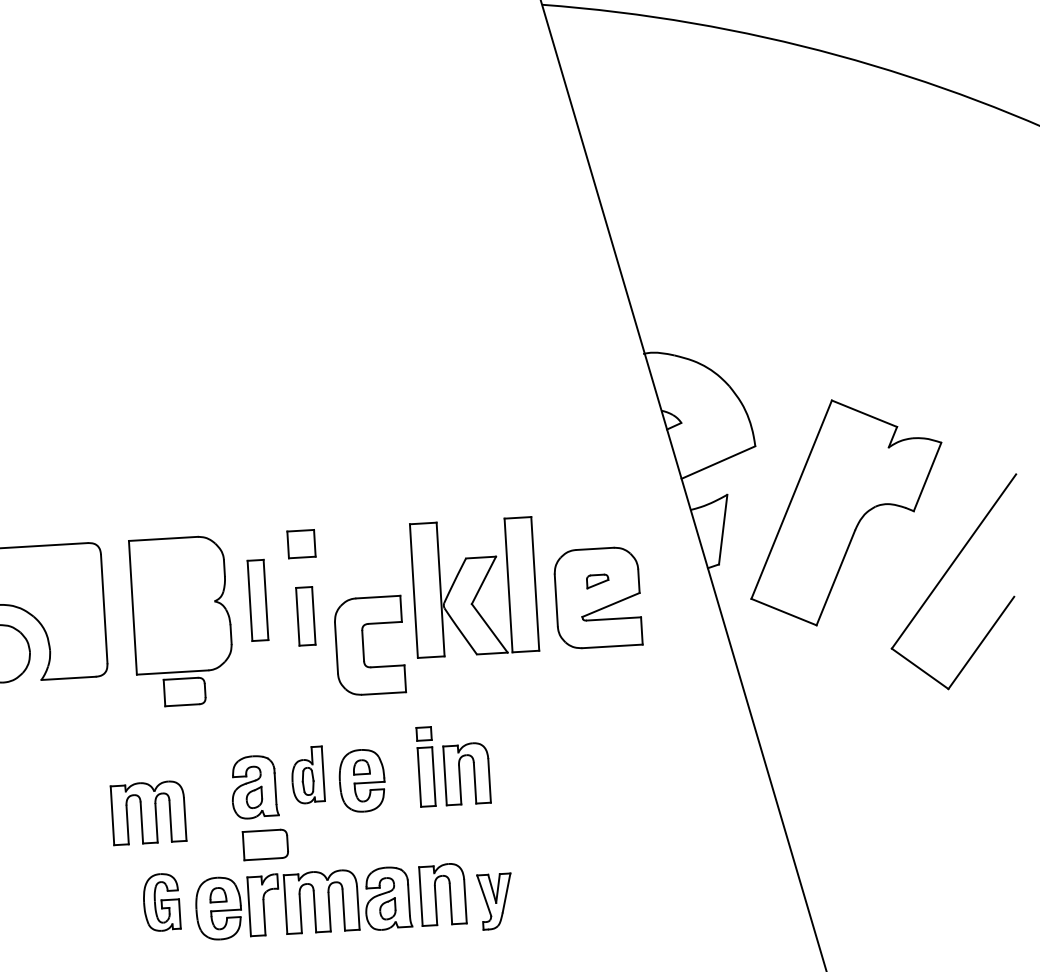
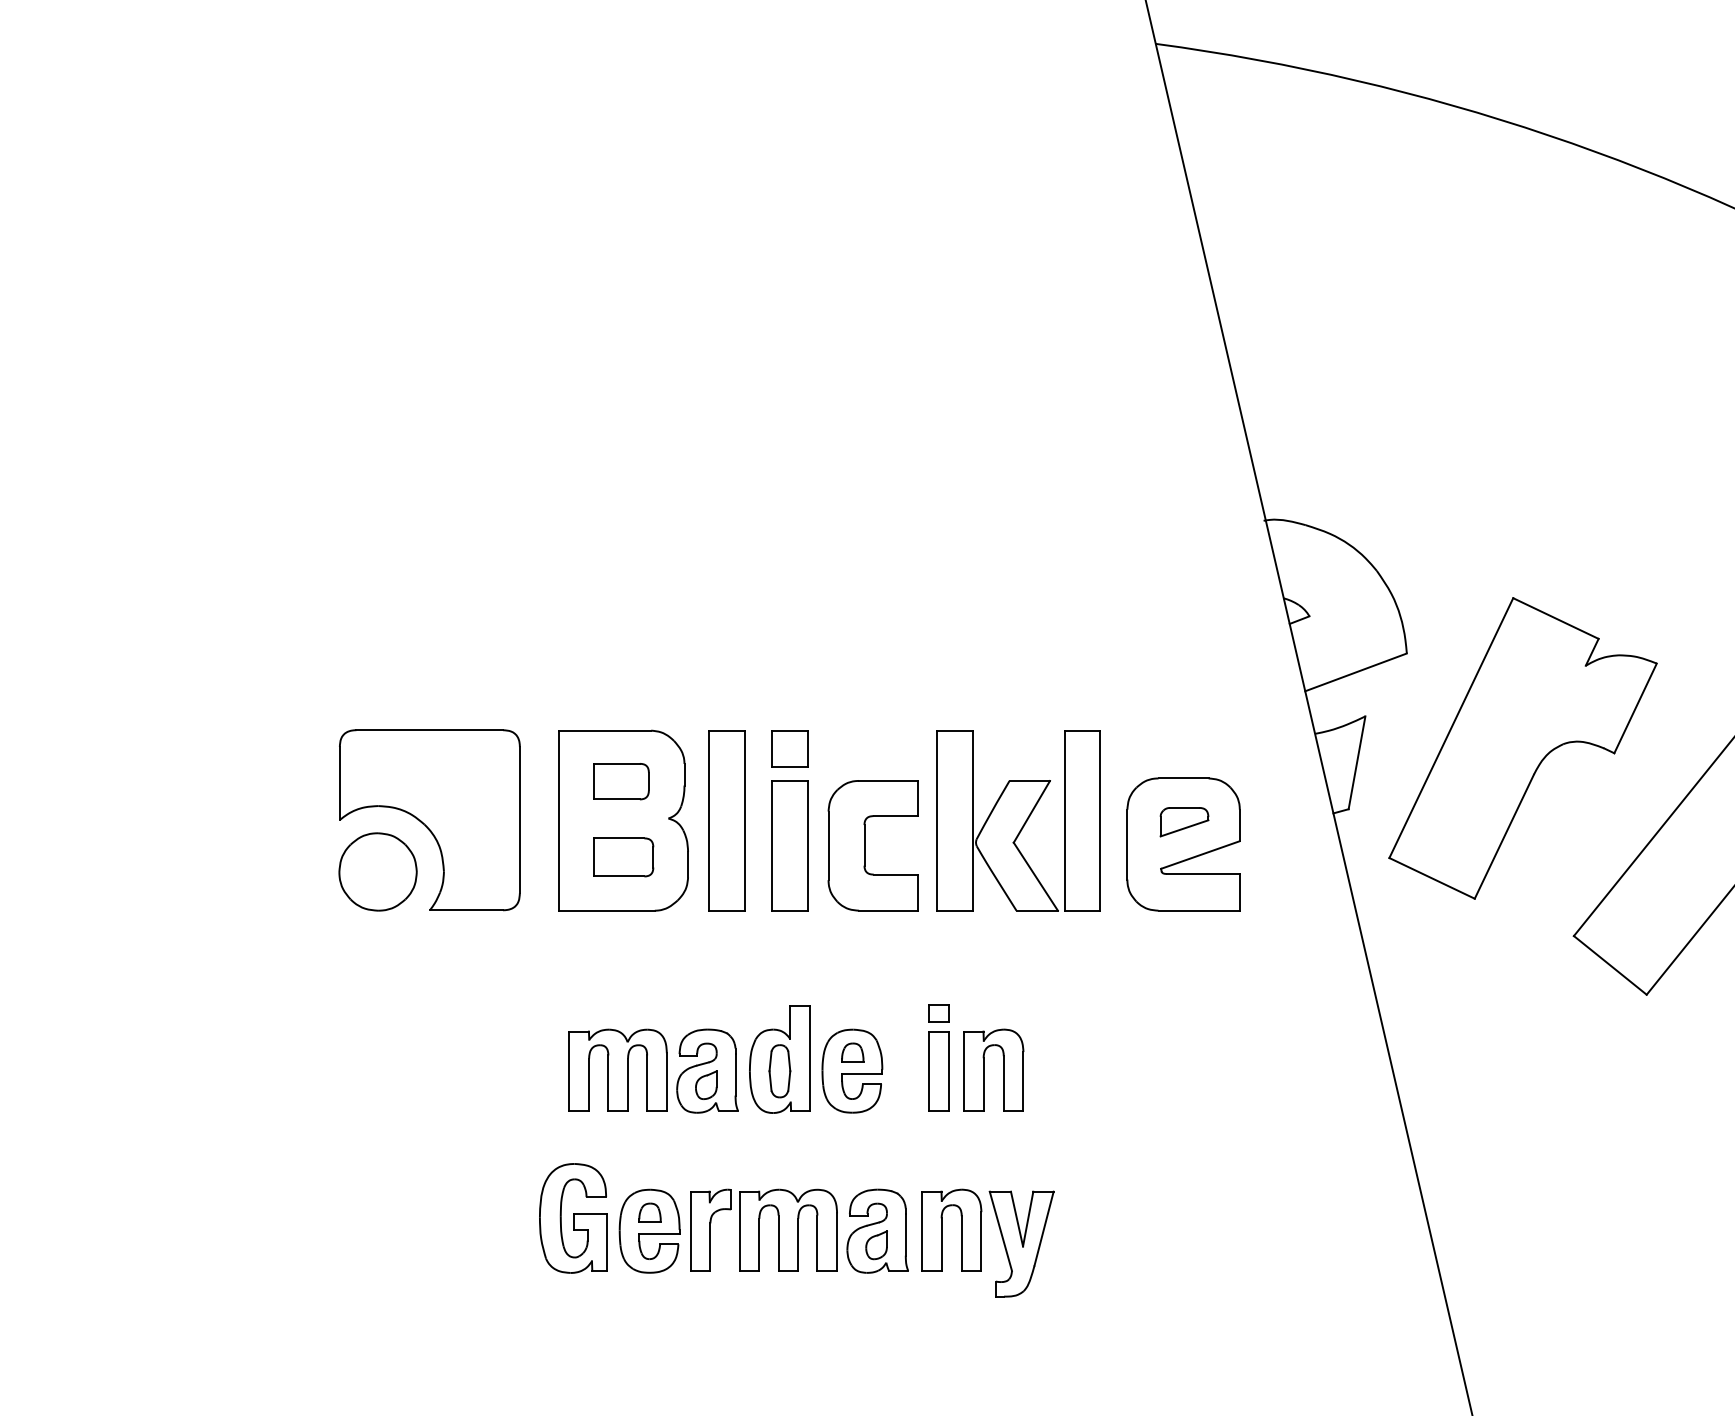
part: (597, 581) -> (1184, 822), size x1.67
part: (257, 600) -> (726, 820), size x1.67
part: (305, 616) -> (789, 845), size x1.67
part: (363, 646) -> (865, 845), moved
part: (184, 691) -> (621, 781), moved
part: (307, 775) -> (779, 1059), size x1.43
part: (148, 812) -> (617, 1069), moved
part: (265, 844) -> (623, 857), moved
part: (495, 901) -> (1021, 1243), size x1.43
part: (161, 902) -> (573, 1218), size x1.43

